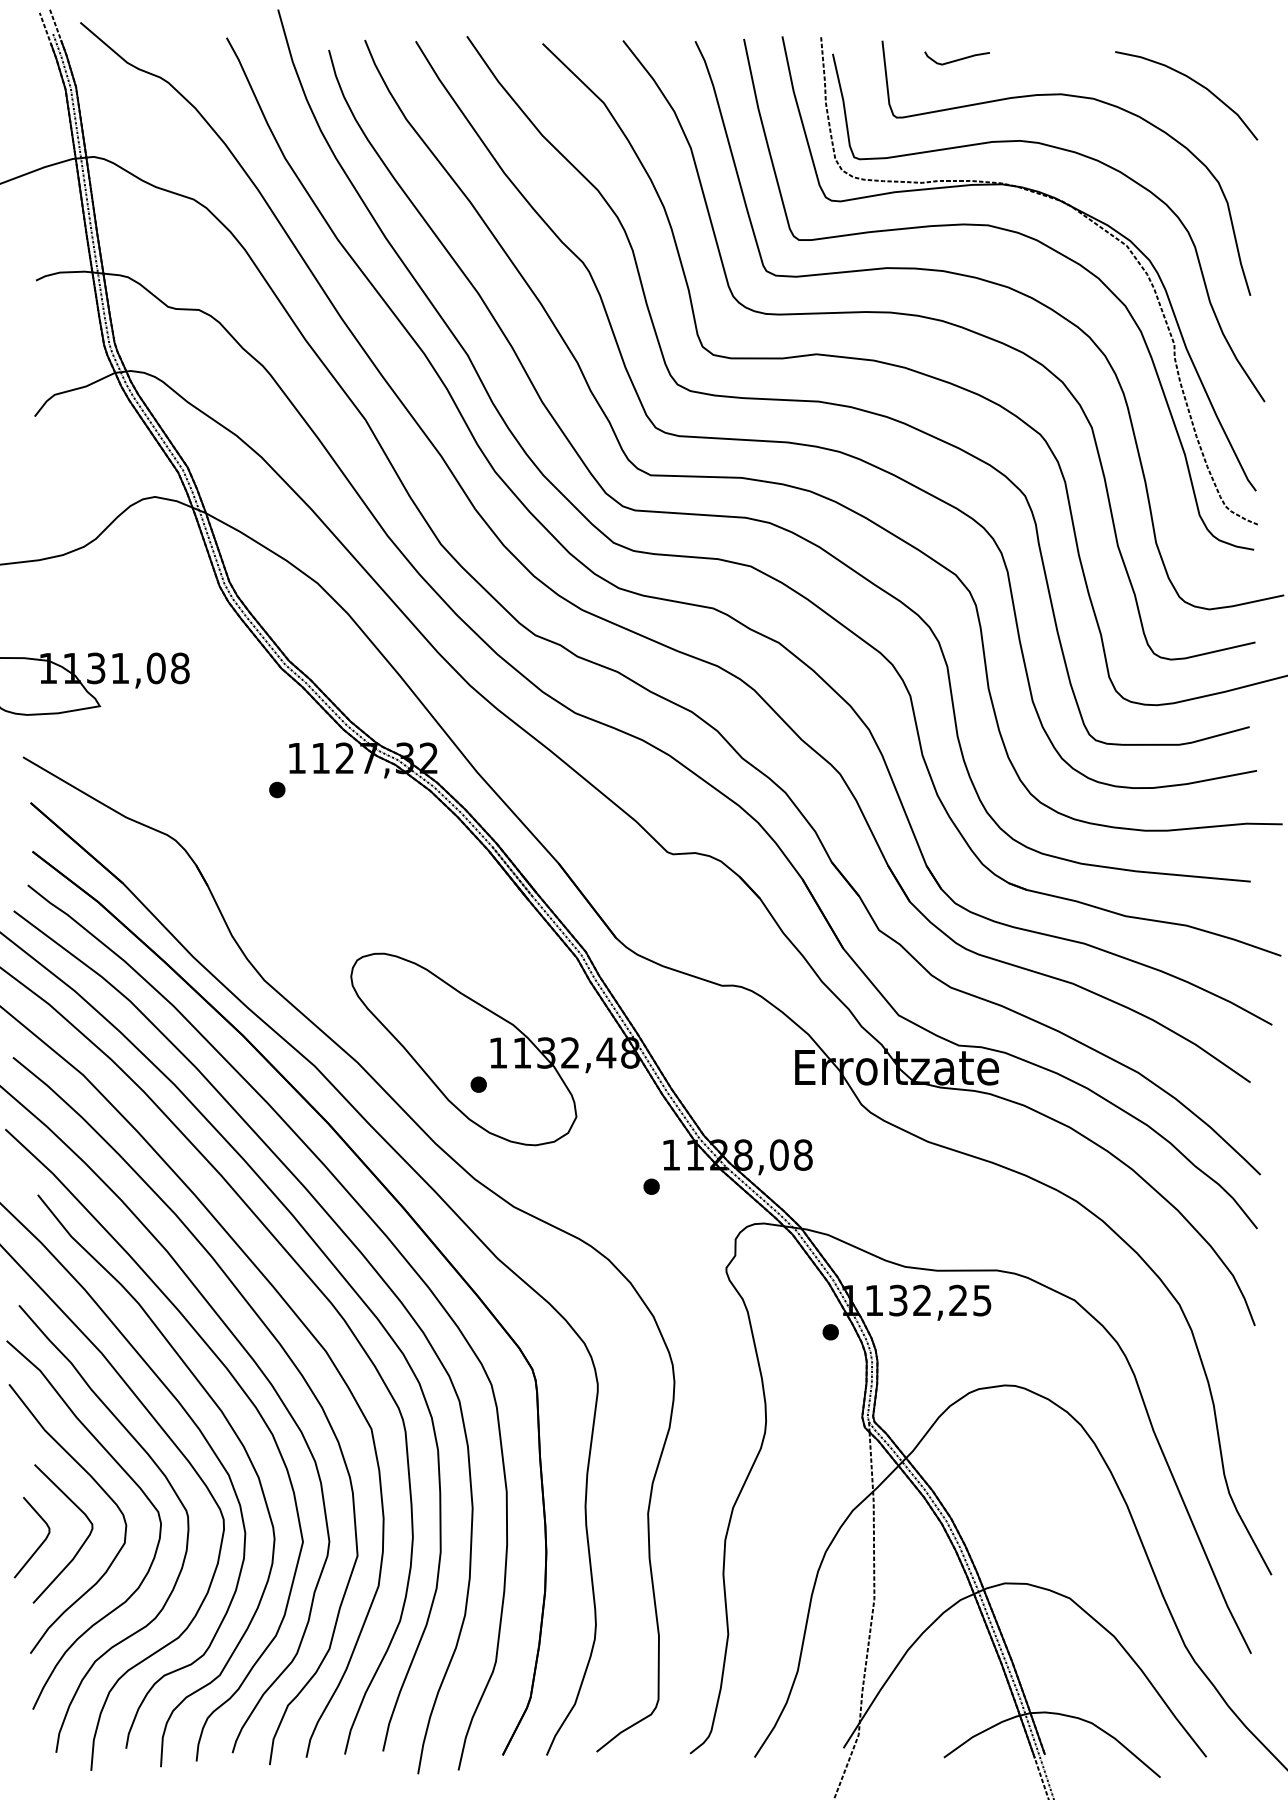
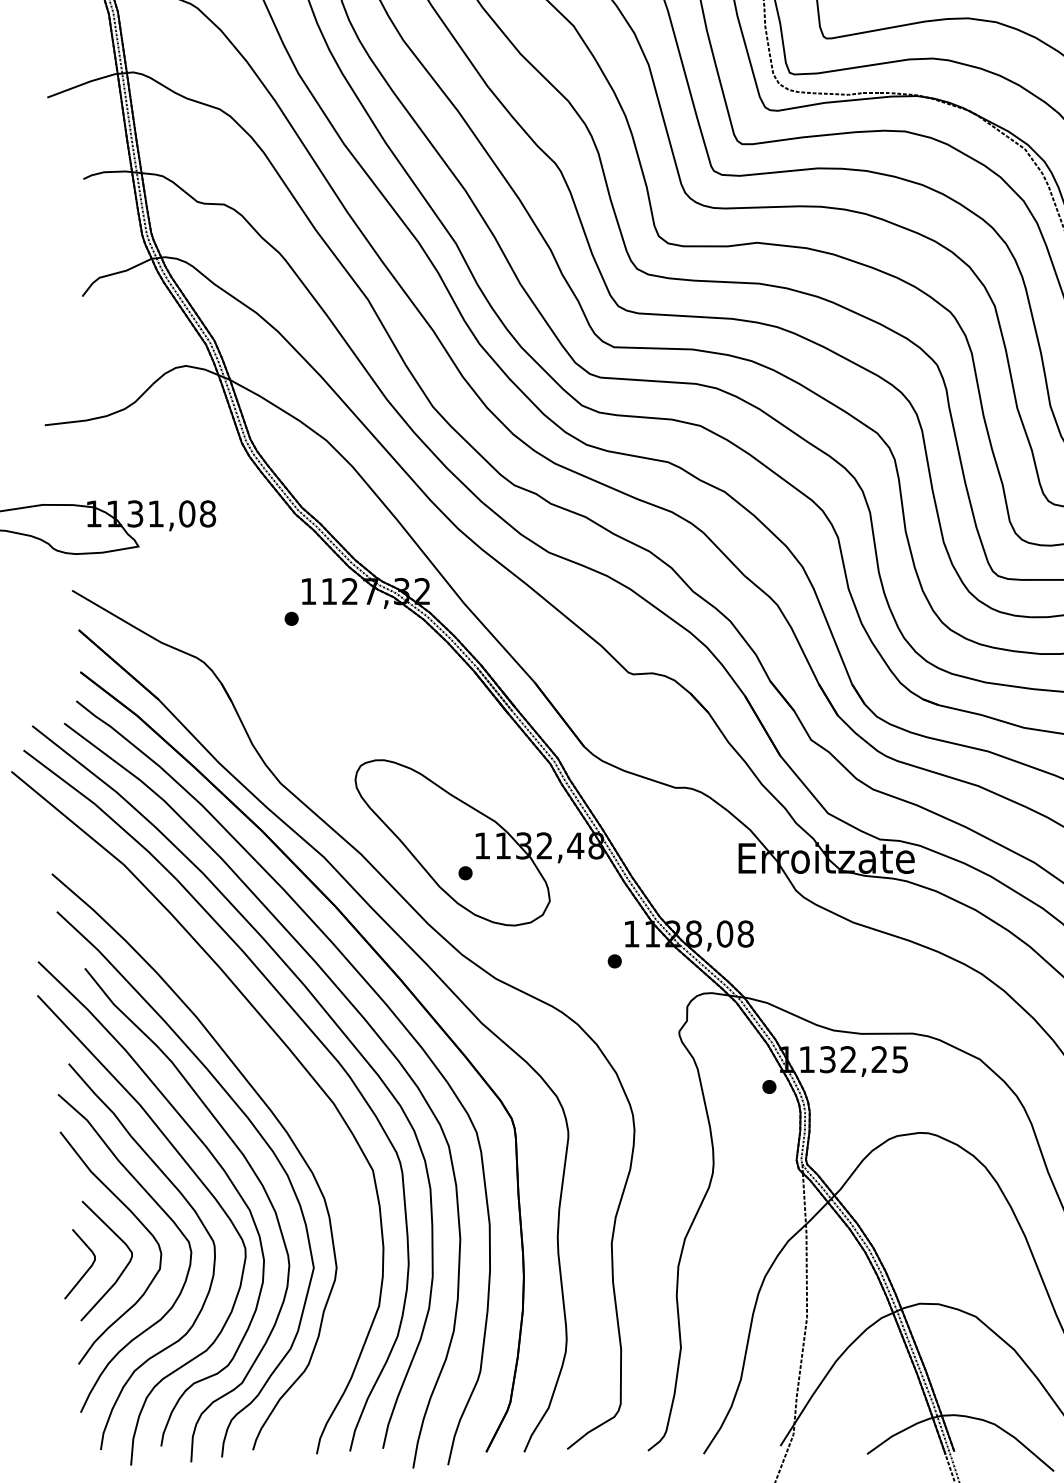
part: (275, 1340) -> (290, 1094), removed

